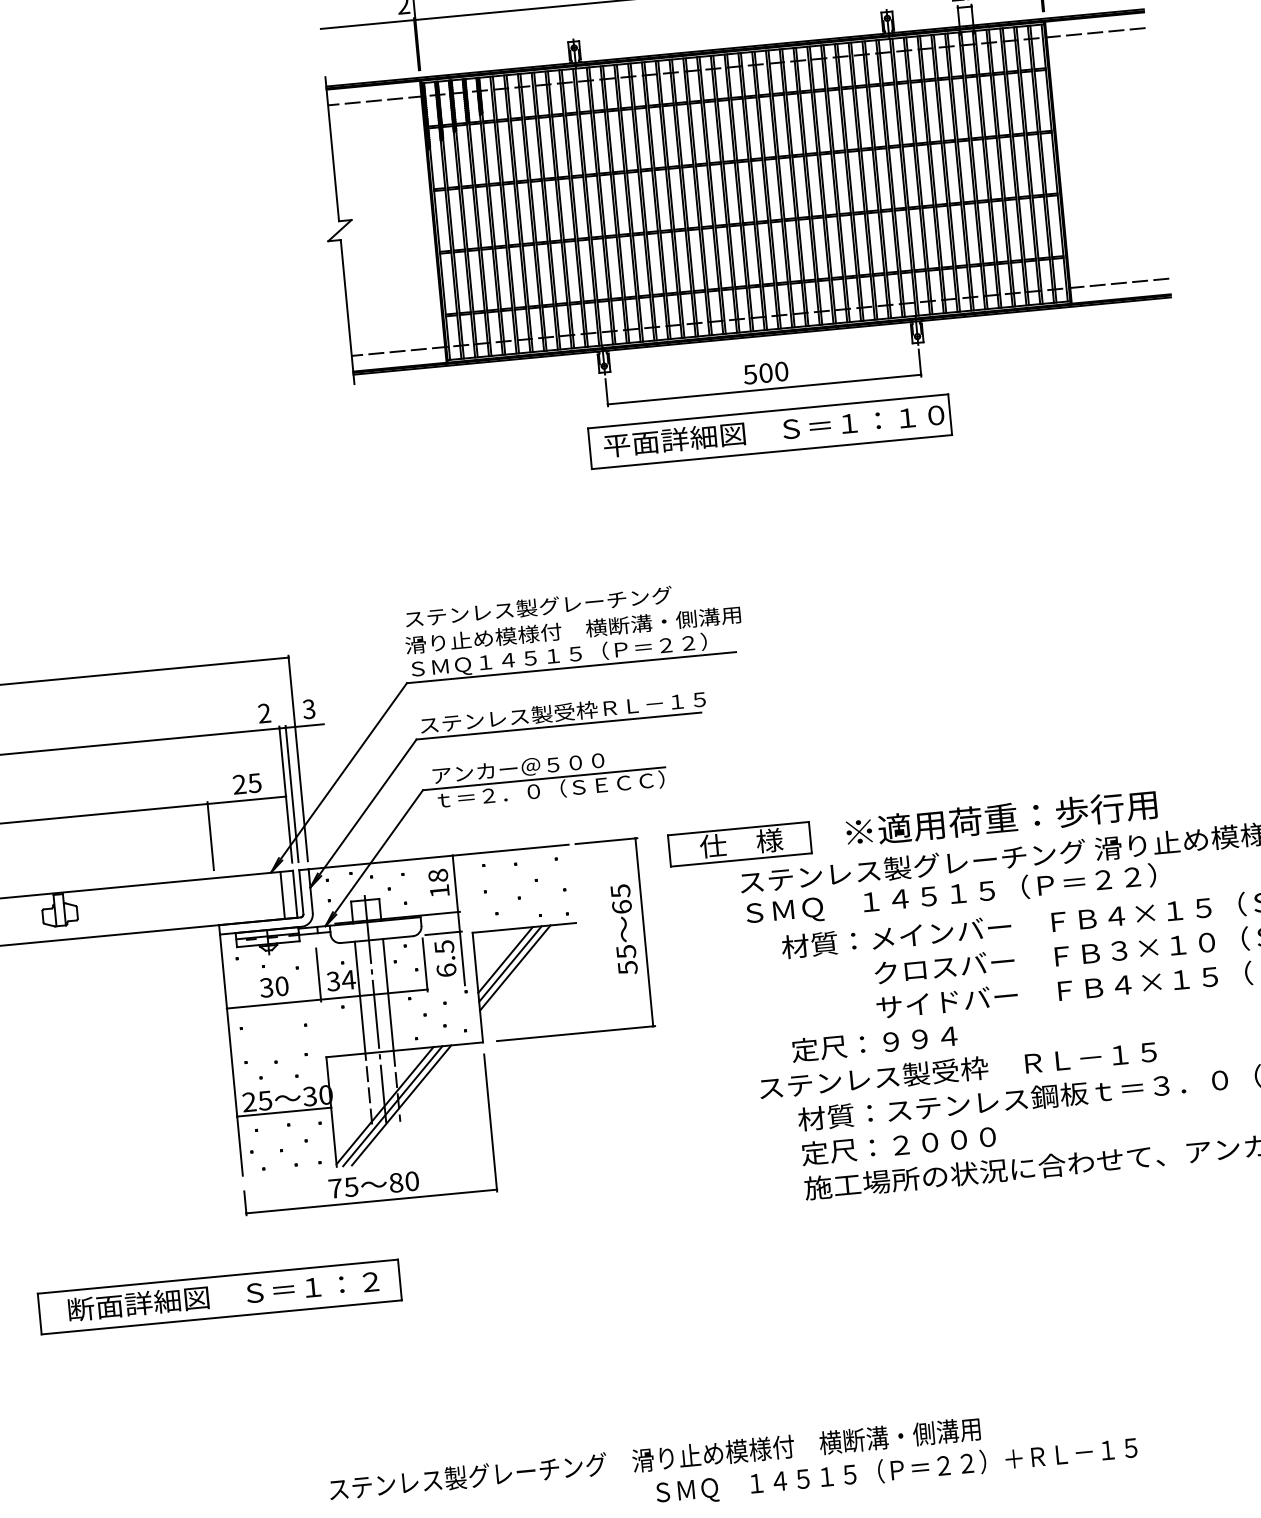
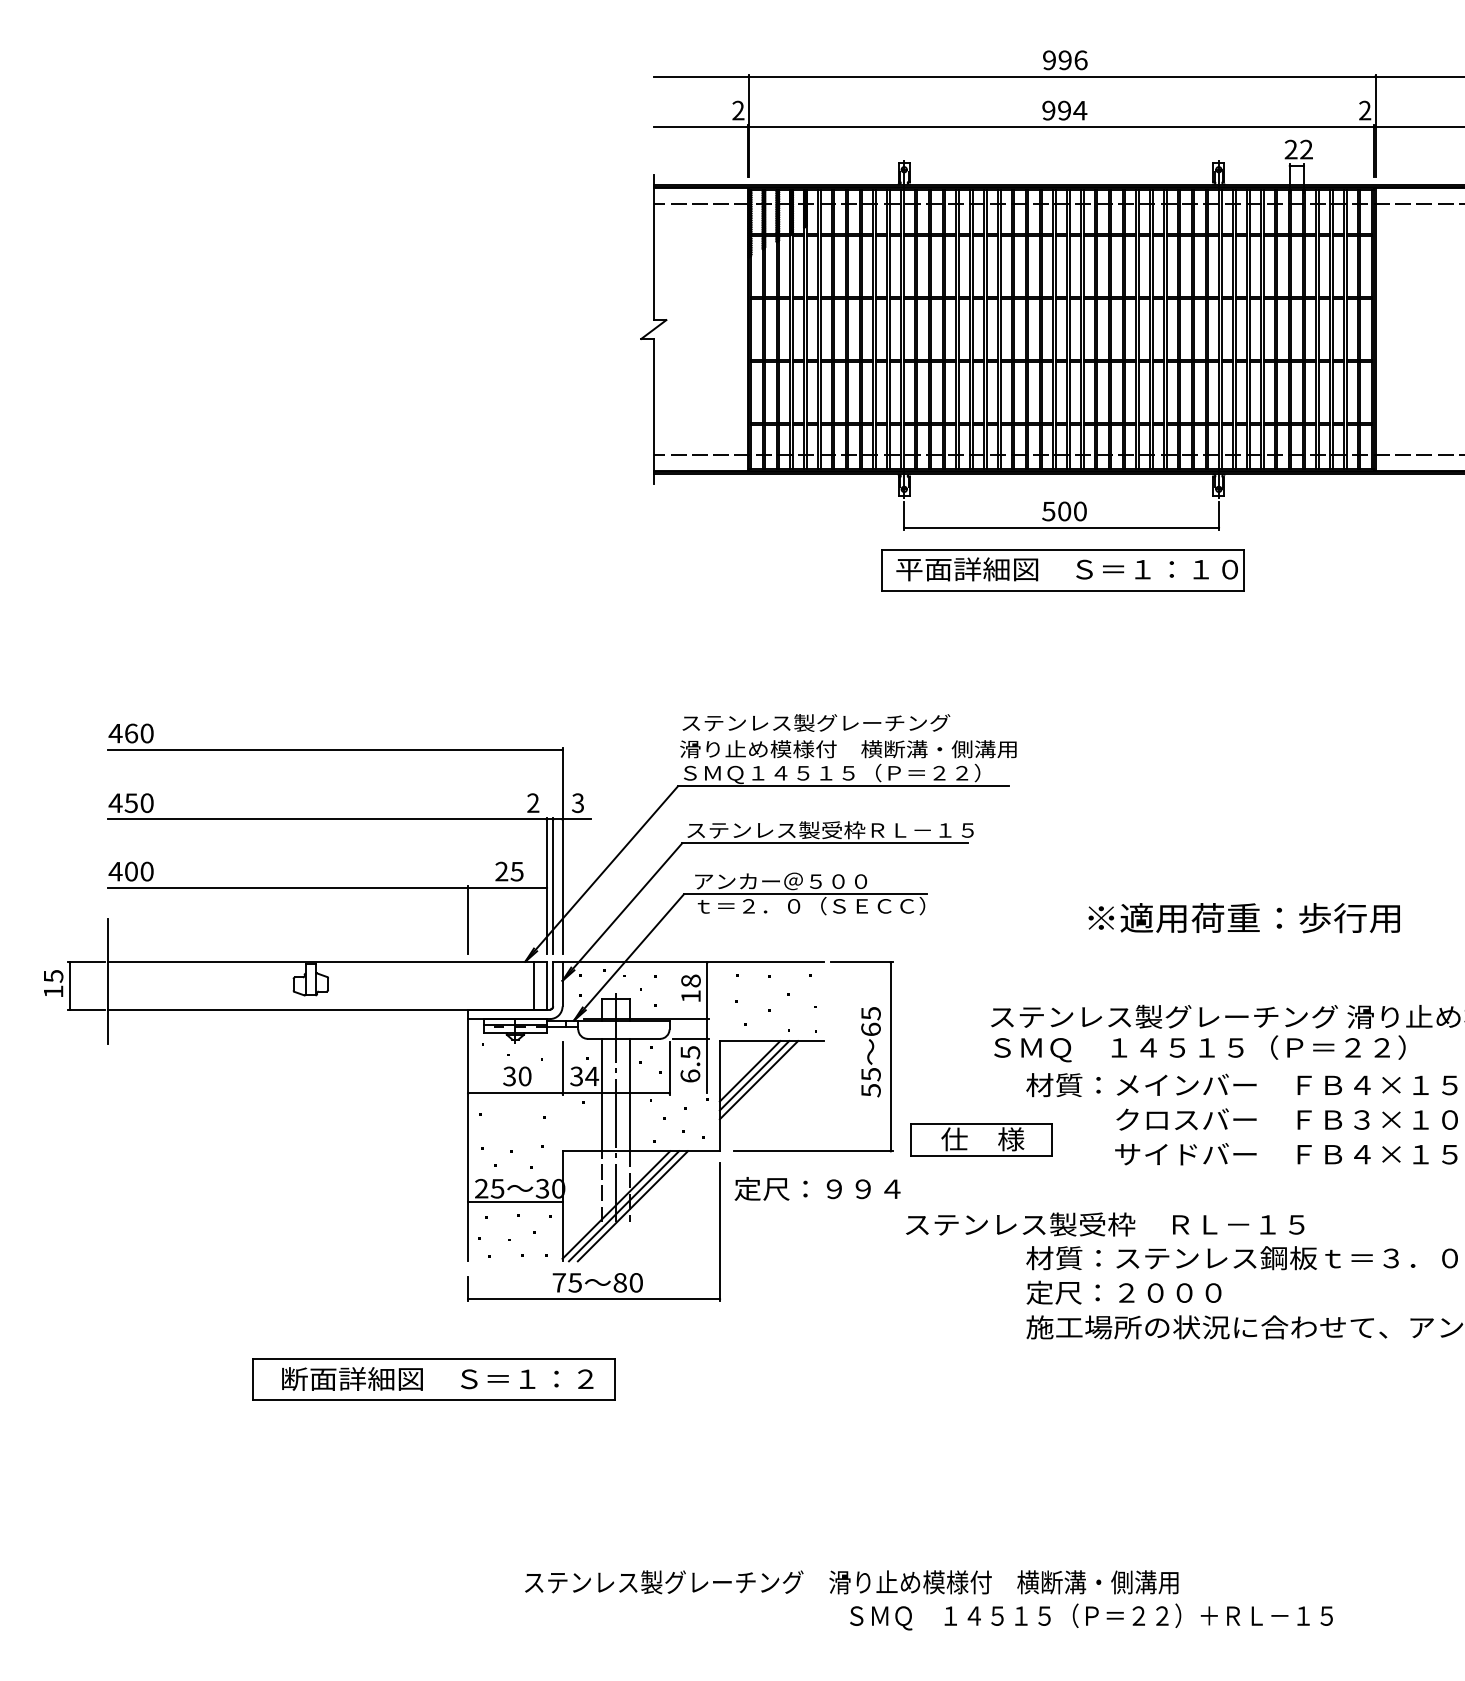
text: (1000, 818) -> (1243, 918), moved
part: (740, 843) -> (981, 1139), moved
text: (874, 1042) -> (817, 1188), moved
text: (958, 1070) -> (1105, 1224), moved

